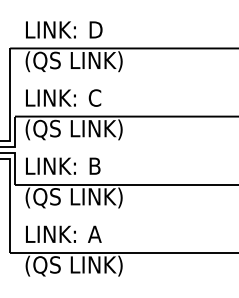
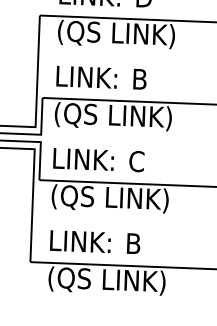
text: (94, 97) -> (139, 78), C -> B
text: (94, 165) -> (136, 160), B -> C
text: (94, 233) -> (133, 242), A -> B

